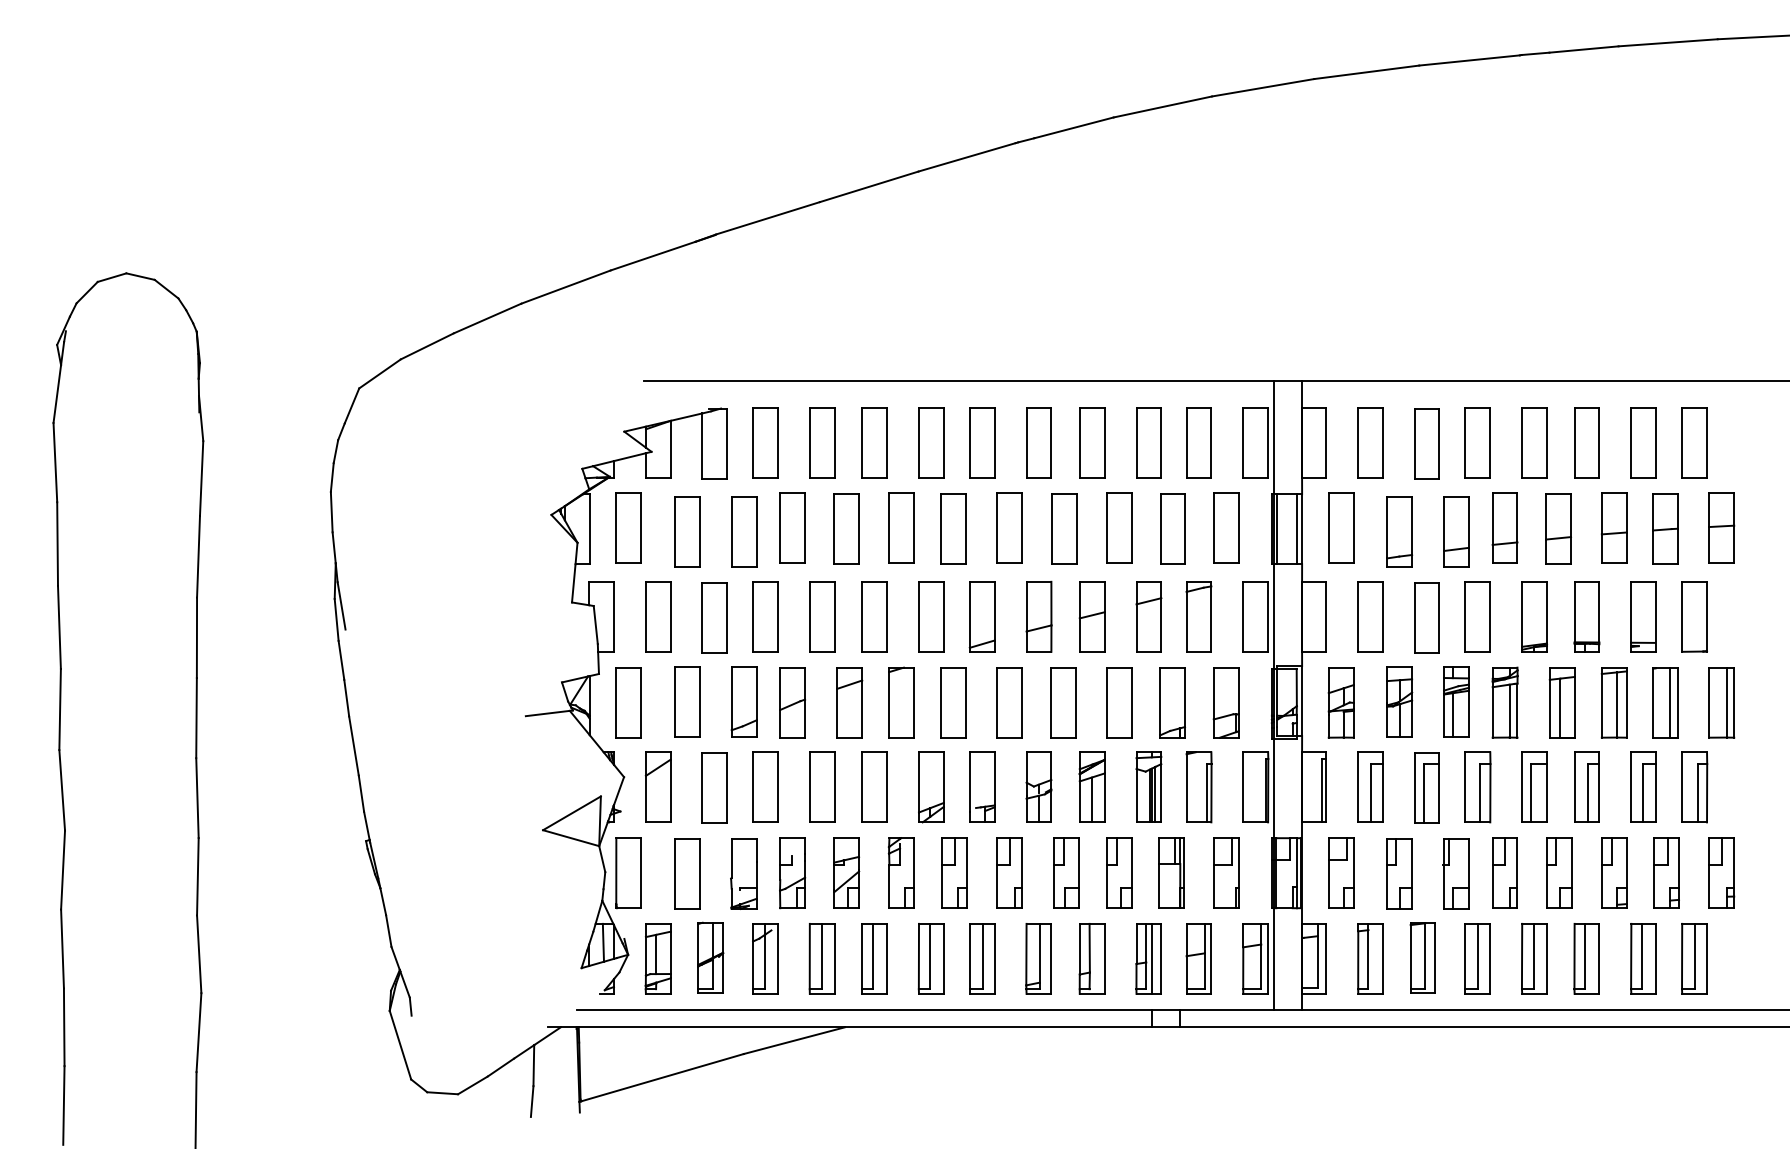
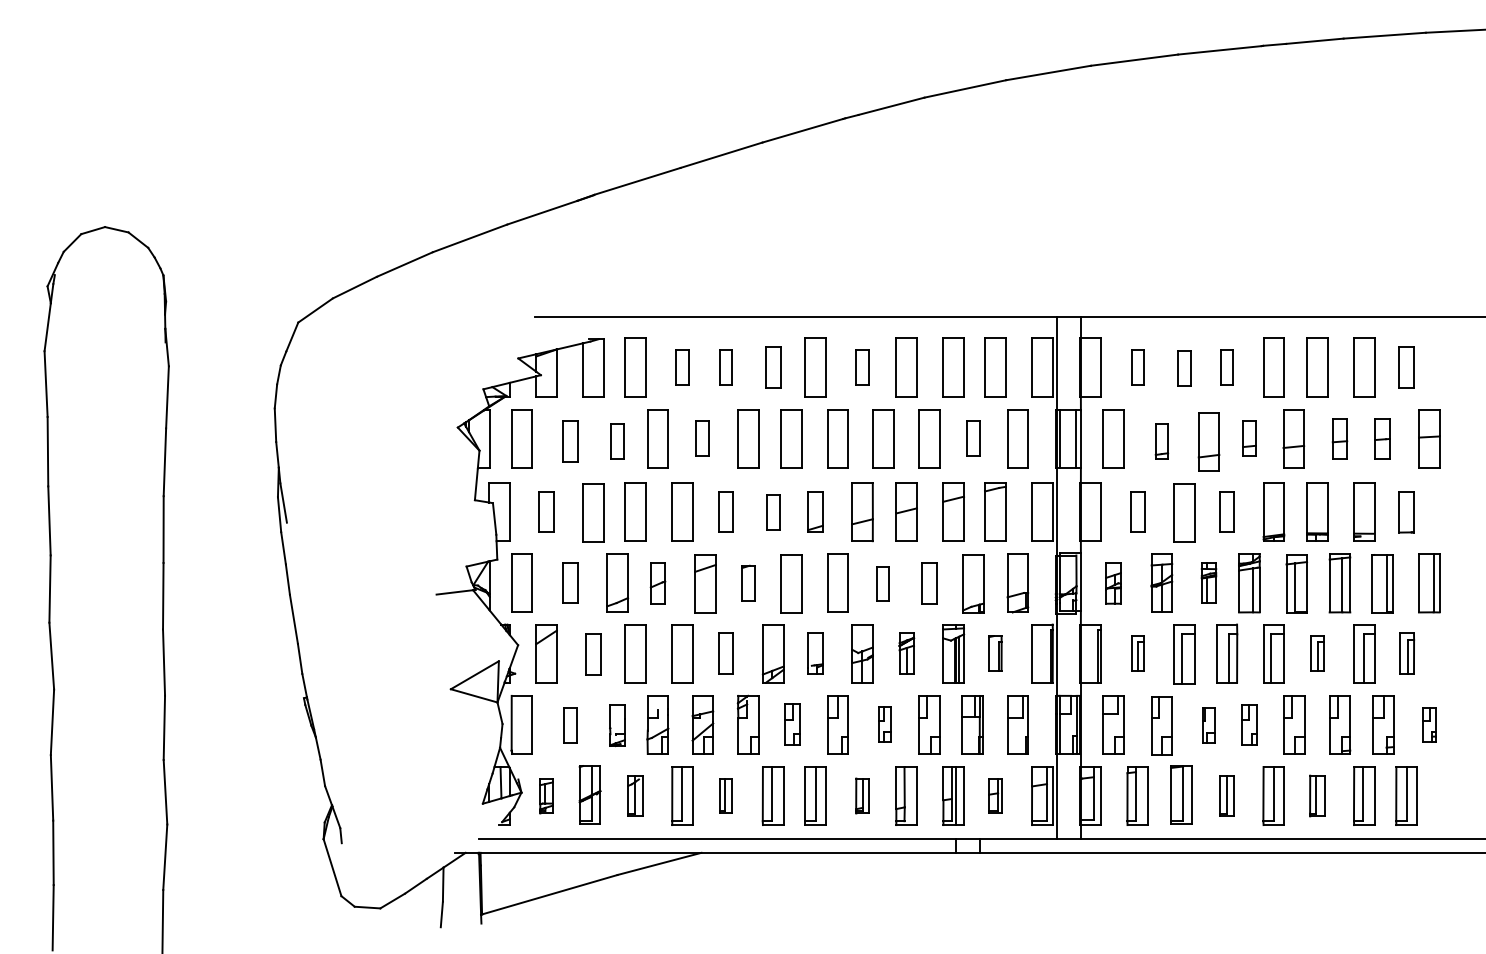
part: (822, 442) -> (682, 367), size x0.6
part: (873, 442) -> (725, 367), size x0.6
part: (931, 442) -> (773, 367), size x0.7
part: (1038, 442) -> (862, 367), size x0.6
part: (1370, 442) -> (1137, 367), size x0.6
part: (1426, 442) -> (1184, 367), size x0.6
part: (1477, 442) -> (1226, 367), size x0.6
part: (1694, 442) -> (1406, 367), size x0.7
part: (846, 528) -> (702, 438), size x0.6
part: (1172, 528) -> (973, 438), size x0.6
part: (1505, 528) -> (1249, 438), size x0.6
part: (1613, 528) -> (1339, 438), size x0.7
part: (1665, 528) -> (1382, 438), size x0.7
part: (687, 531) -> (570, 441), size x0.7
part: (743, 531) -> (617, 441), size x0.6
part: (1399, 531) -> (1161, 441), size x0.6
part: (658, 616) -> (546, 511), size x0.7
part: (873, 616) -> (725, 511), size x0.7
part: (931, 616) -> (773, 511), size x0.6
part: (982, 616) -> (815, 511), size x0.7
part: (1370, 616) -> (1137, 511), size x0.7
part: (1477, 616) -> (1226, 511), size x0.7
part: (1694, 617) -> (1406, 512), size x0.7
part: (687, 701) -> (570, 582), size x0.7
part: (791, 701) -> (657, 582), size x0.7
part: (901, 701) -> (748, 582), size x0.6
part: (1119, 701) -> (929, 582), size x0.7
part: (1455, 701) -> (1208, 582), size x0.7
part: (1063, 702) -> (882, 583), size x0.6
part: (1341, 702) -> (1113, 583), size x0.7
part: (873, 787) -> (725, 653), size x0.7
part: (982, 787) -> (815, 653), size x0.7
part: (1091, 787) -> (906, 653), size x0.7
part: (1199, 787) -> (995, 653), size x0.6
part: (1370, 787) -> (1137, 653), size x0.6
part: (1587, 787) -> (1317, 653), size x0.6
part: (1694, 787) -> (1406, 653), size x0.7
part: (714, 788) -> (593, 654), size x0.7
part: (954, 872) -> (792, 724), size x0.7
part: (1065, 872) -> (884, 724), size x0.6
part: (1505, 872) -> (1249, 724), size x0.7
part: (1722, 872) -> (1429, 724), size x0.6
part: (687, 873) -> (570, 725), size x0.6
part: (743, 873) -> (617, 725), size x0.7
part: (1455, 873) -> (1208, 725), size x0.6
part: (658, 958) -> (546, 795), size x0.6
part: (765, 958) -> (635, 795), size x0.7
part: (873, 958) -> (725, 795), size x0.6
part: (1038, 958) -> (862, 795), size x0.6
part: (1199, 958) -> (995, 795), size x0.6
part: (1477, 958) -> (1226, 795), size x0.7
part: (1587, 958) -> (1317, 795), size x0.7

